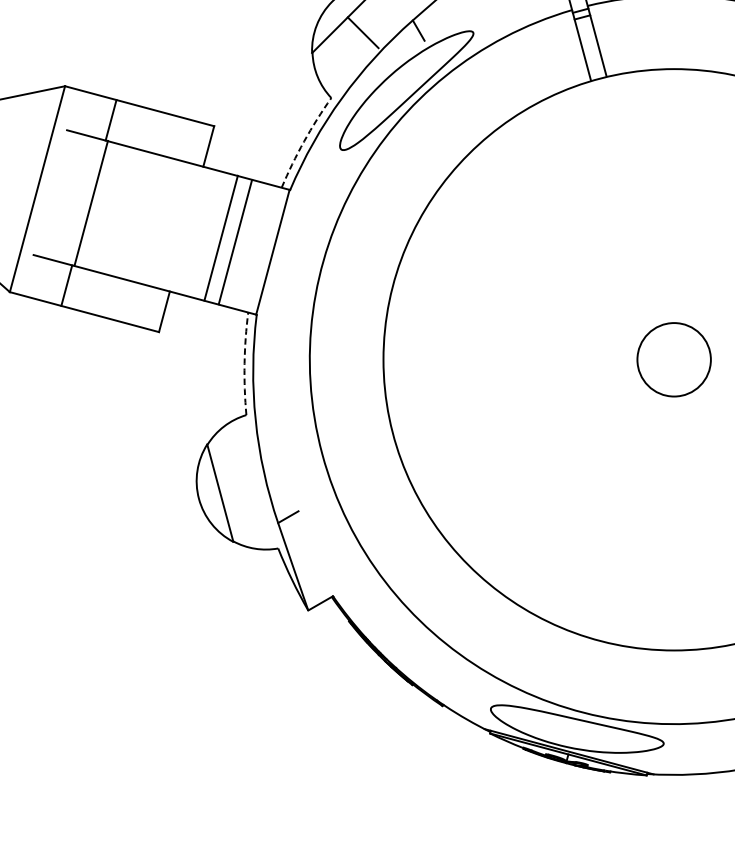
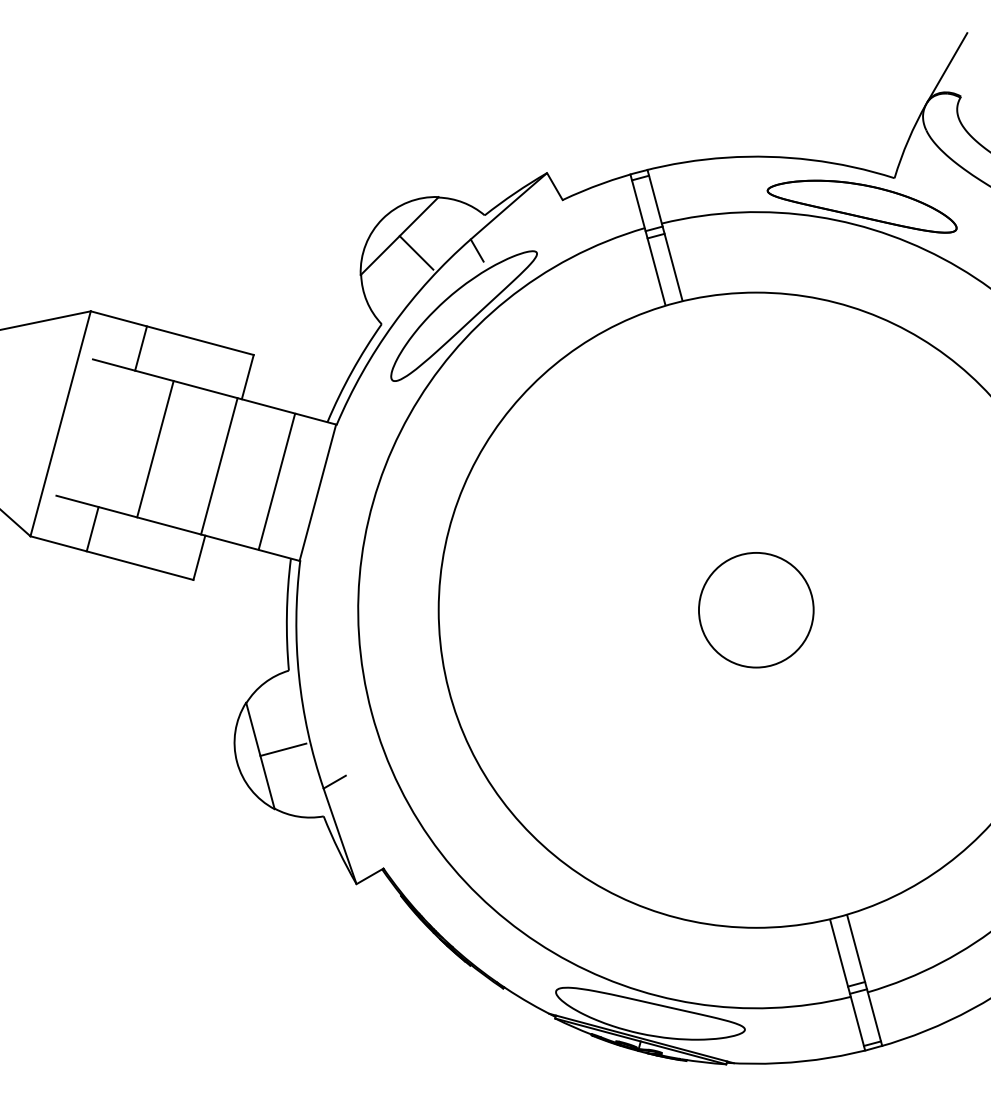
arc: (303, 141) -> (351, 371), dashed -> solid
line: (91, 203) -> (155, 449), moved
line: (221, 238) -> (219, 466), moved
circle: (673, 359) -> (755, 609), size x1.43
arc: (244, 363) -> (286, 614), dashed -> solid
line: (241, 487) -> (283, 749), added

